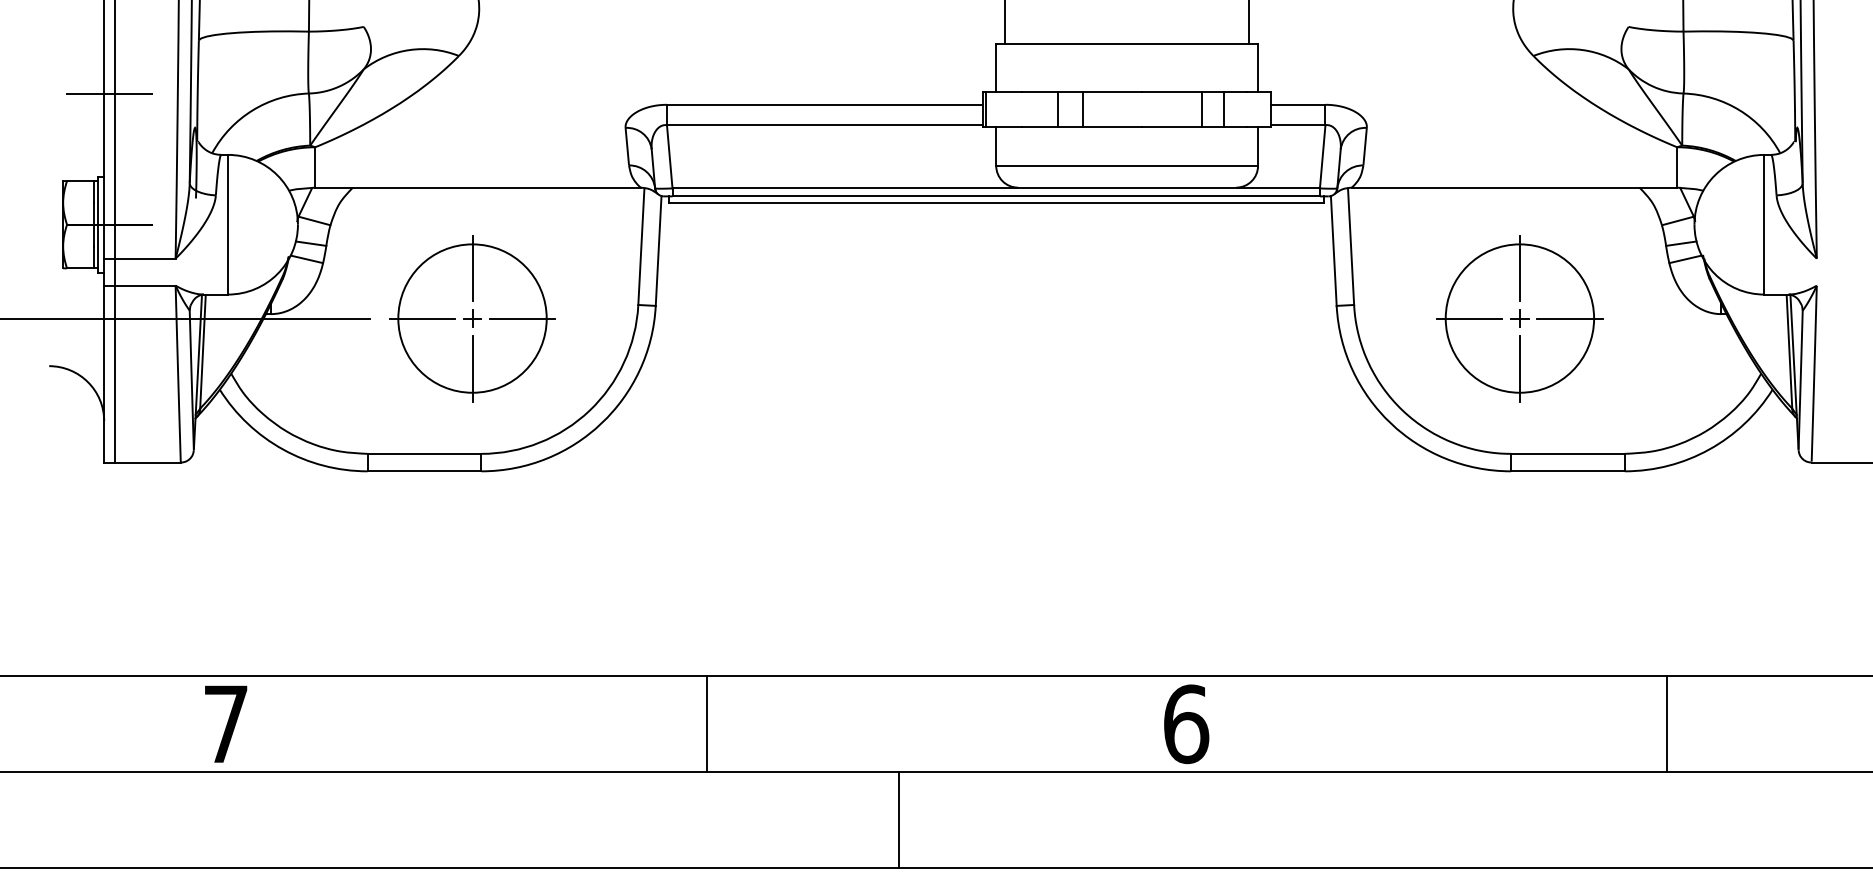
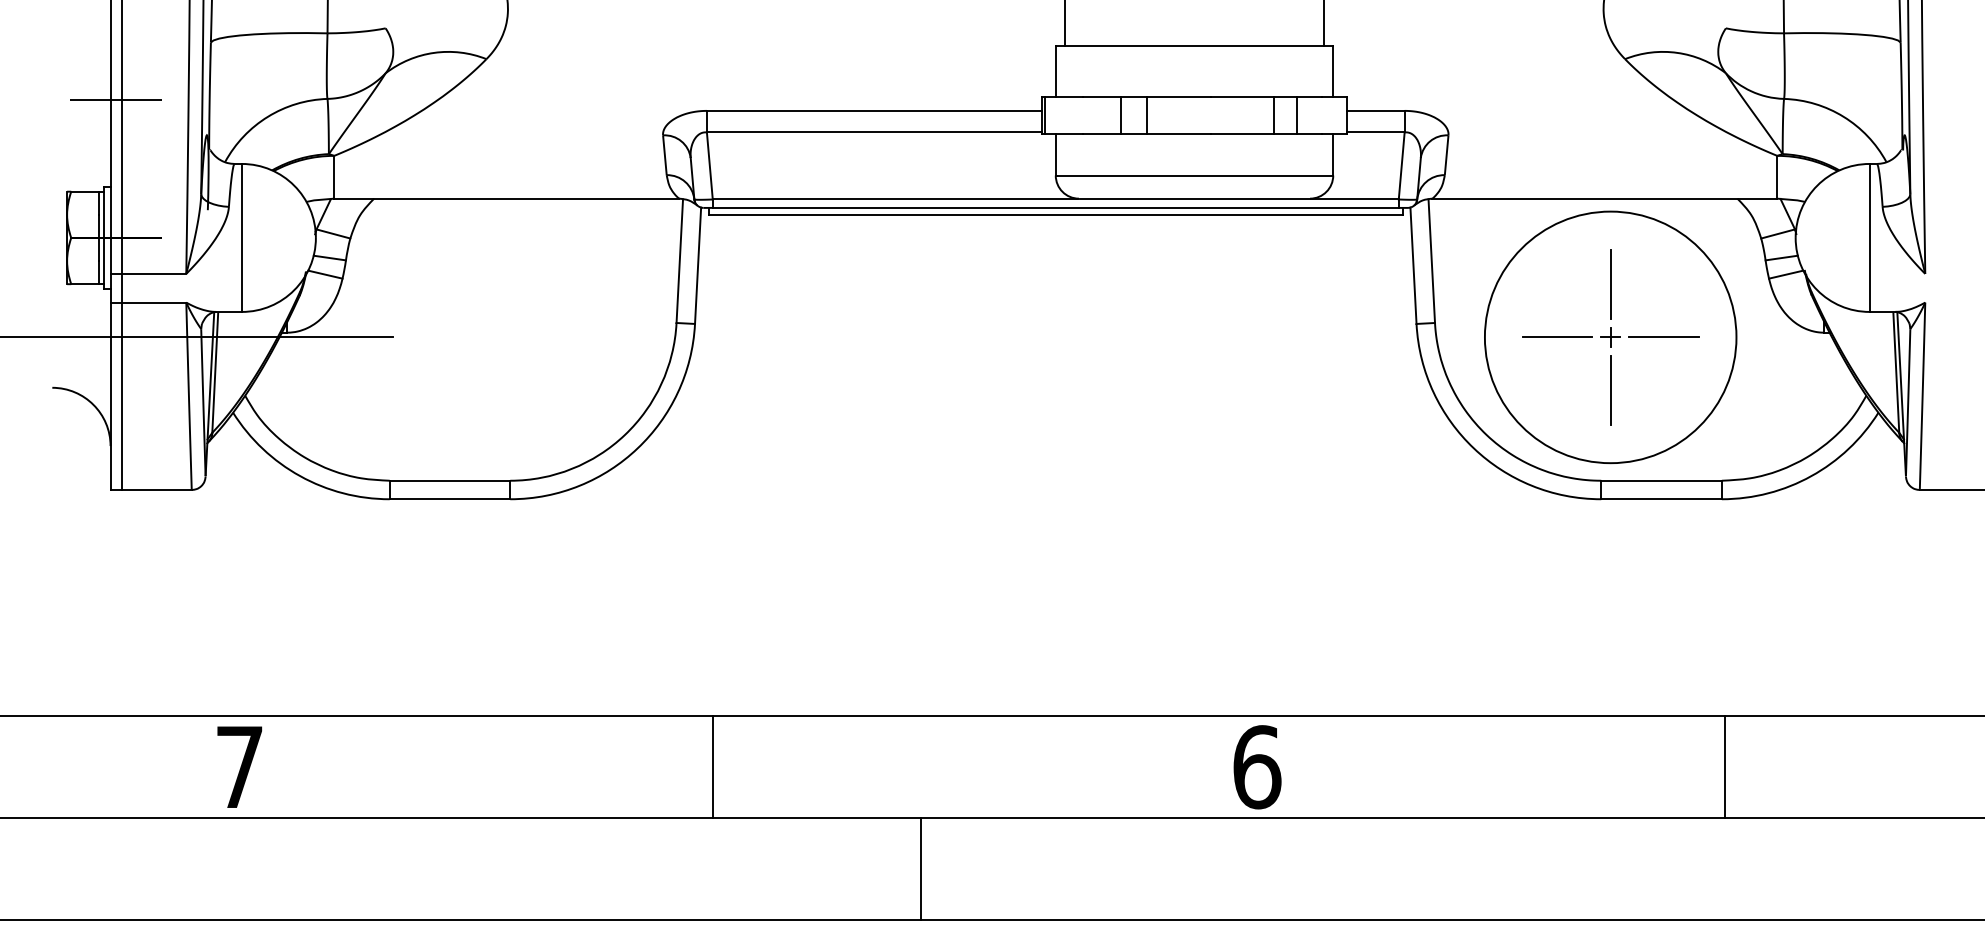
part: (472, 318) -> (500, 337), removed
circle: (1519, 318) -> (1610, 337), size x1.6
line: (706, 724) -> (712, 767), moved
line: (1666, 724) -> (1724, 767), moved
line: (898, 820) -> (920, 869), moved

